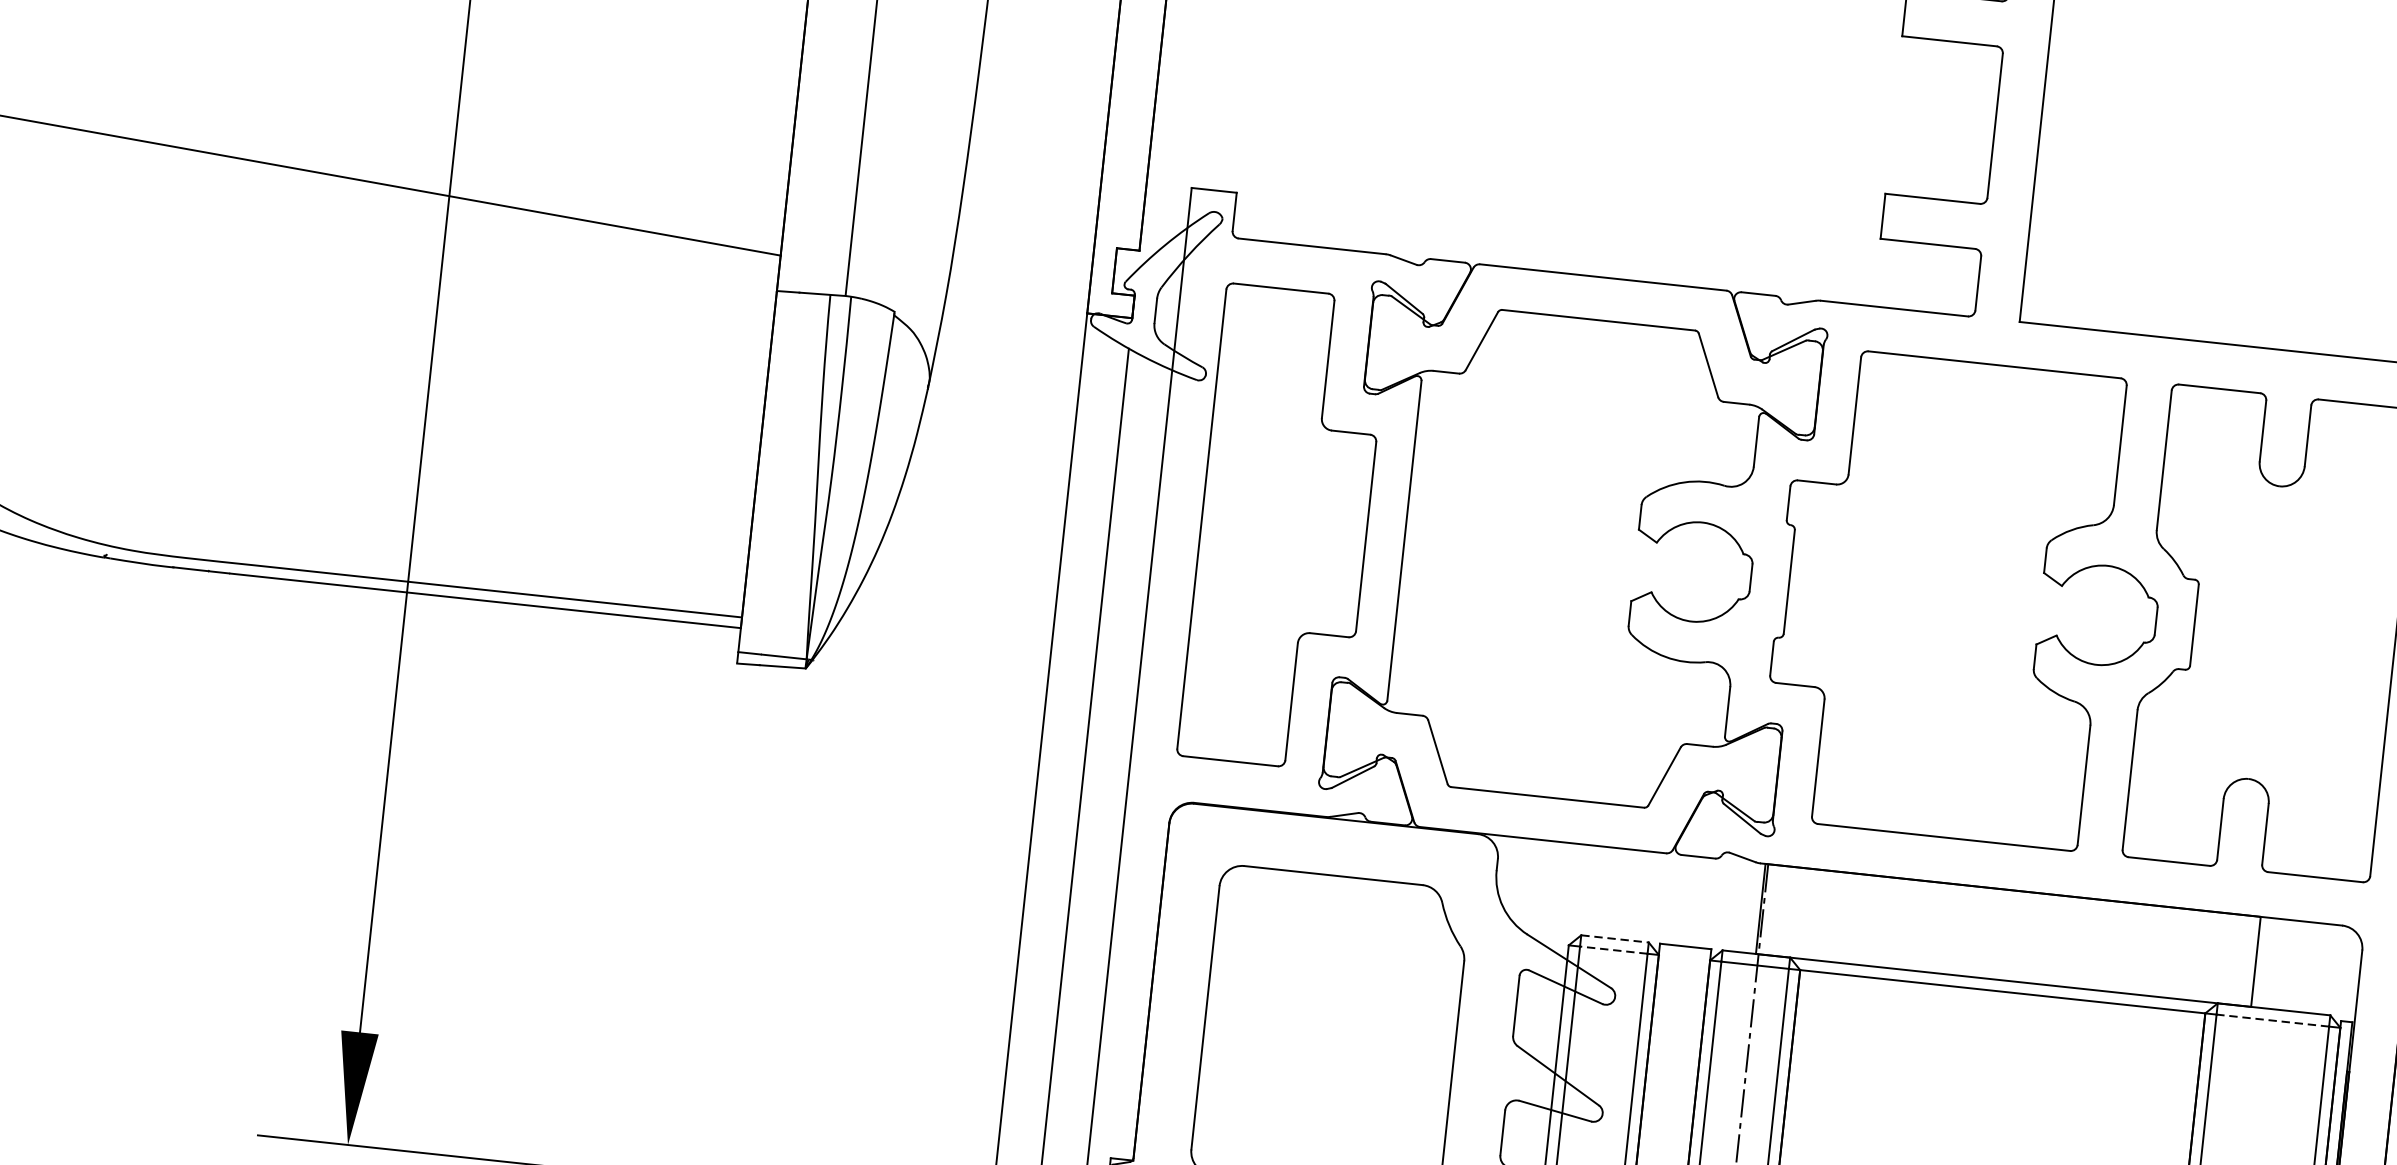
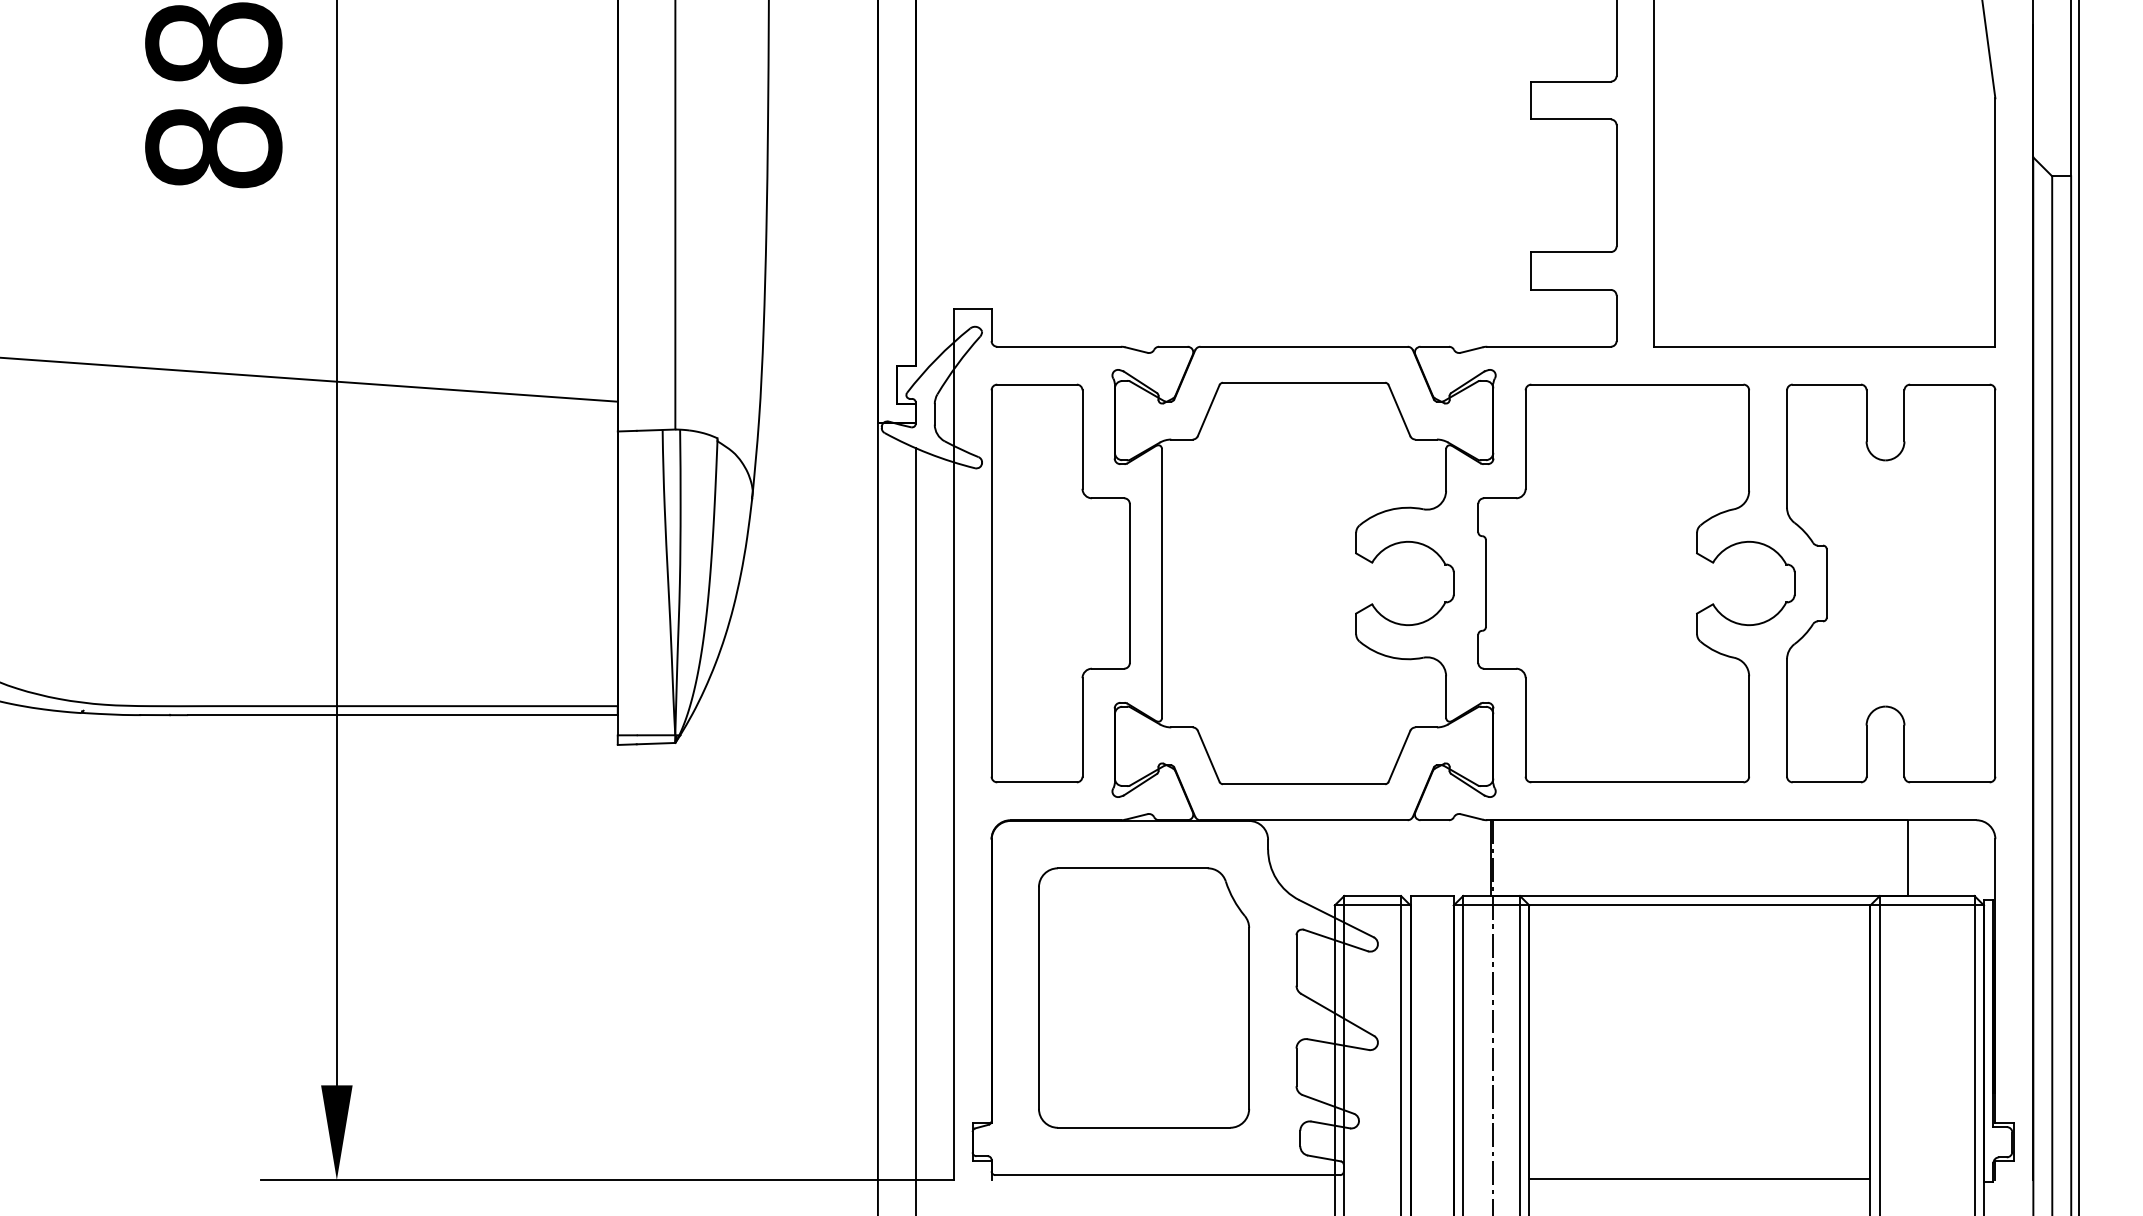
line: (1615, 939) -> (1373, 896), dashed -> solid
line: (1613, 950) -> (1372, 905), dashed -> solid
line: (2272, 1020) -> (1926, 905), dashed -> solid

